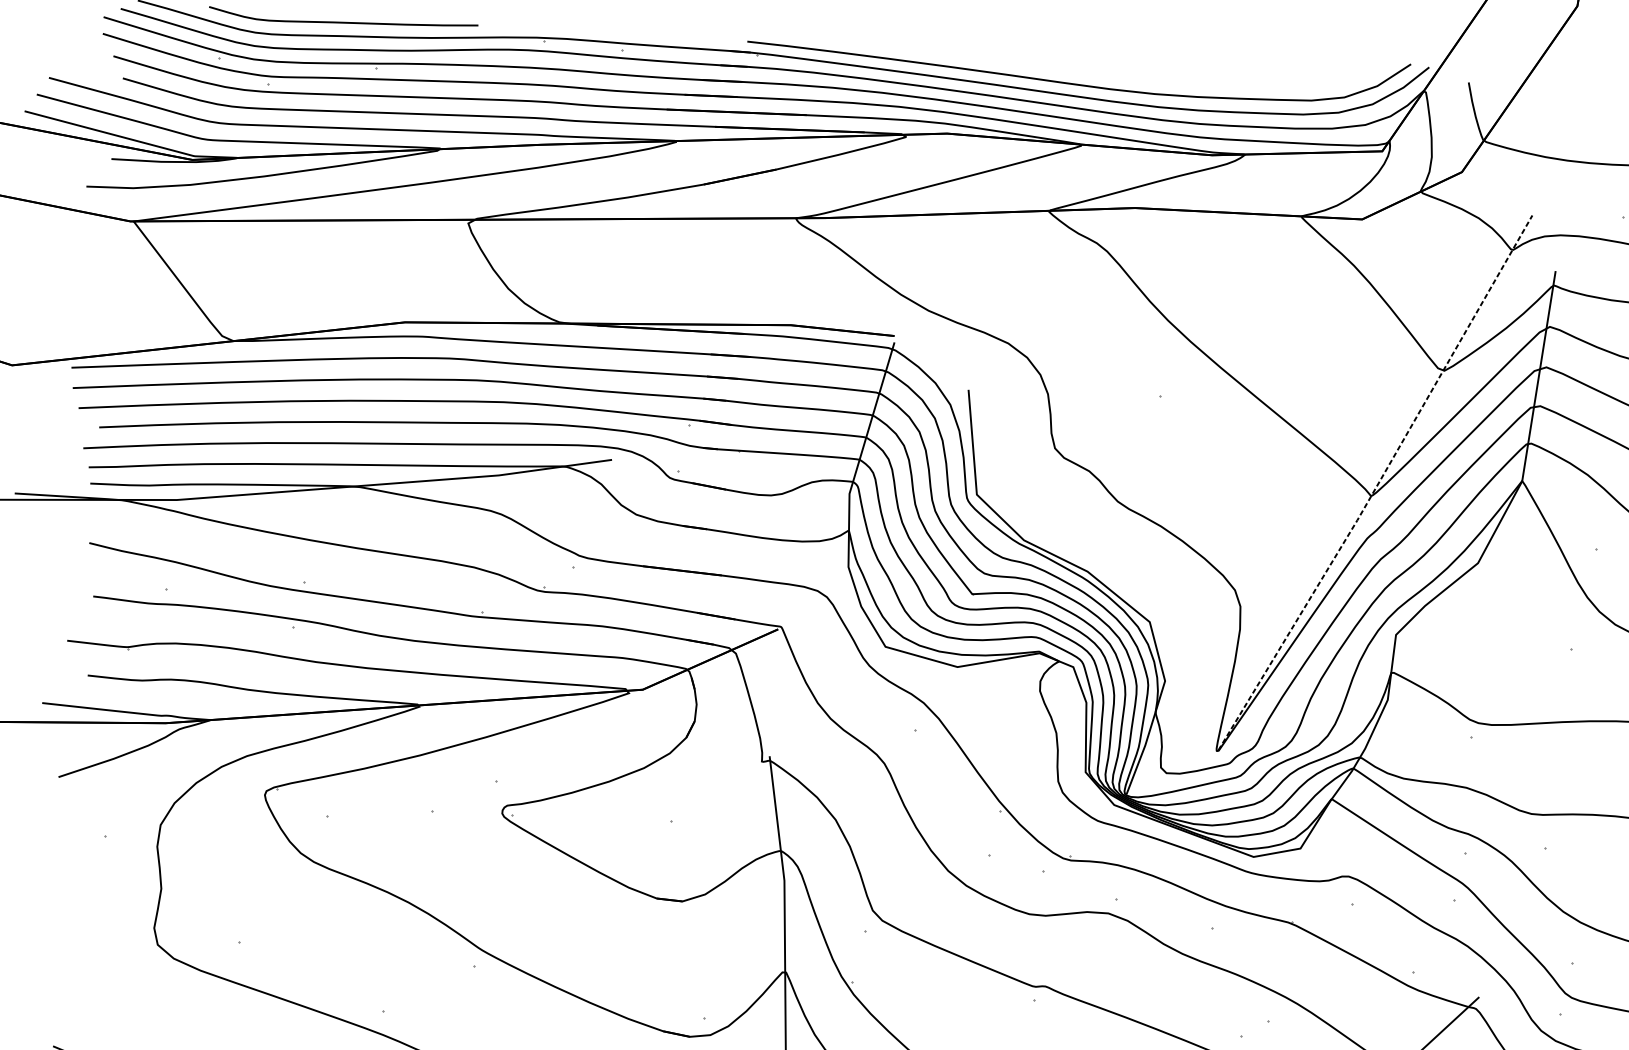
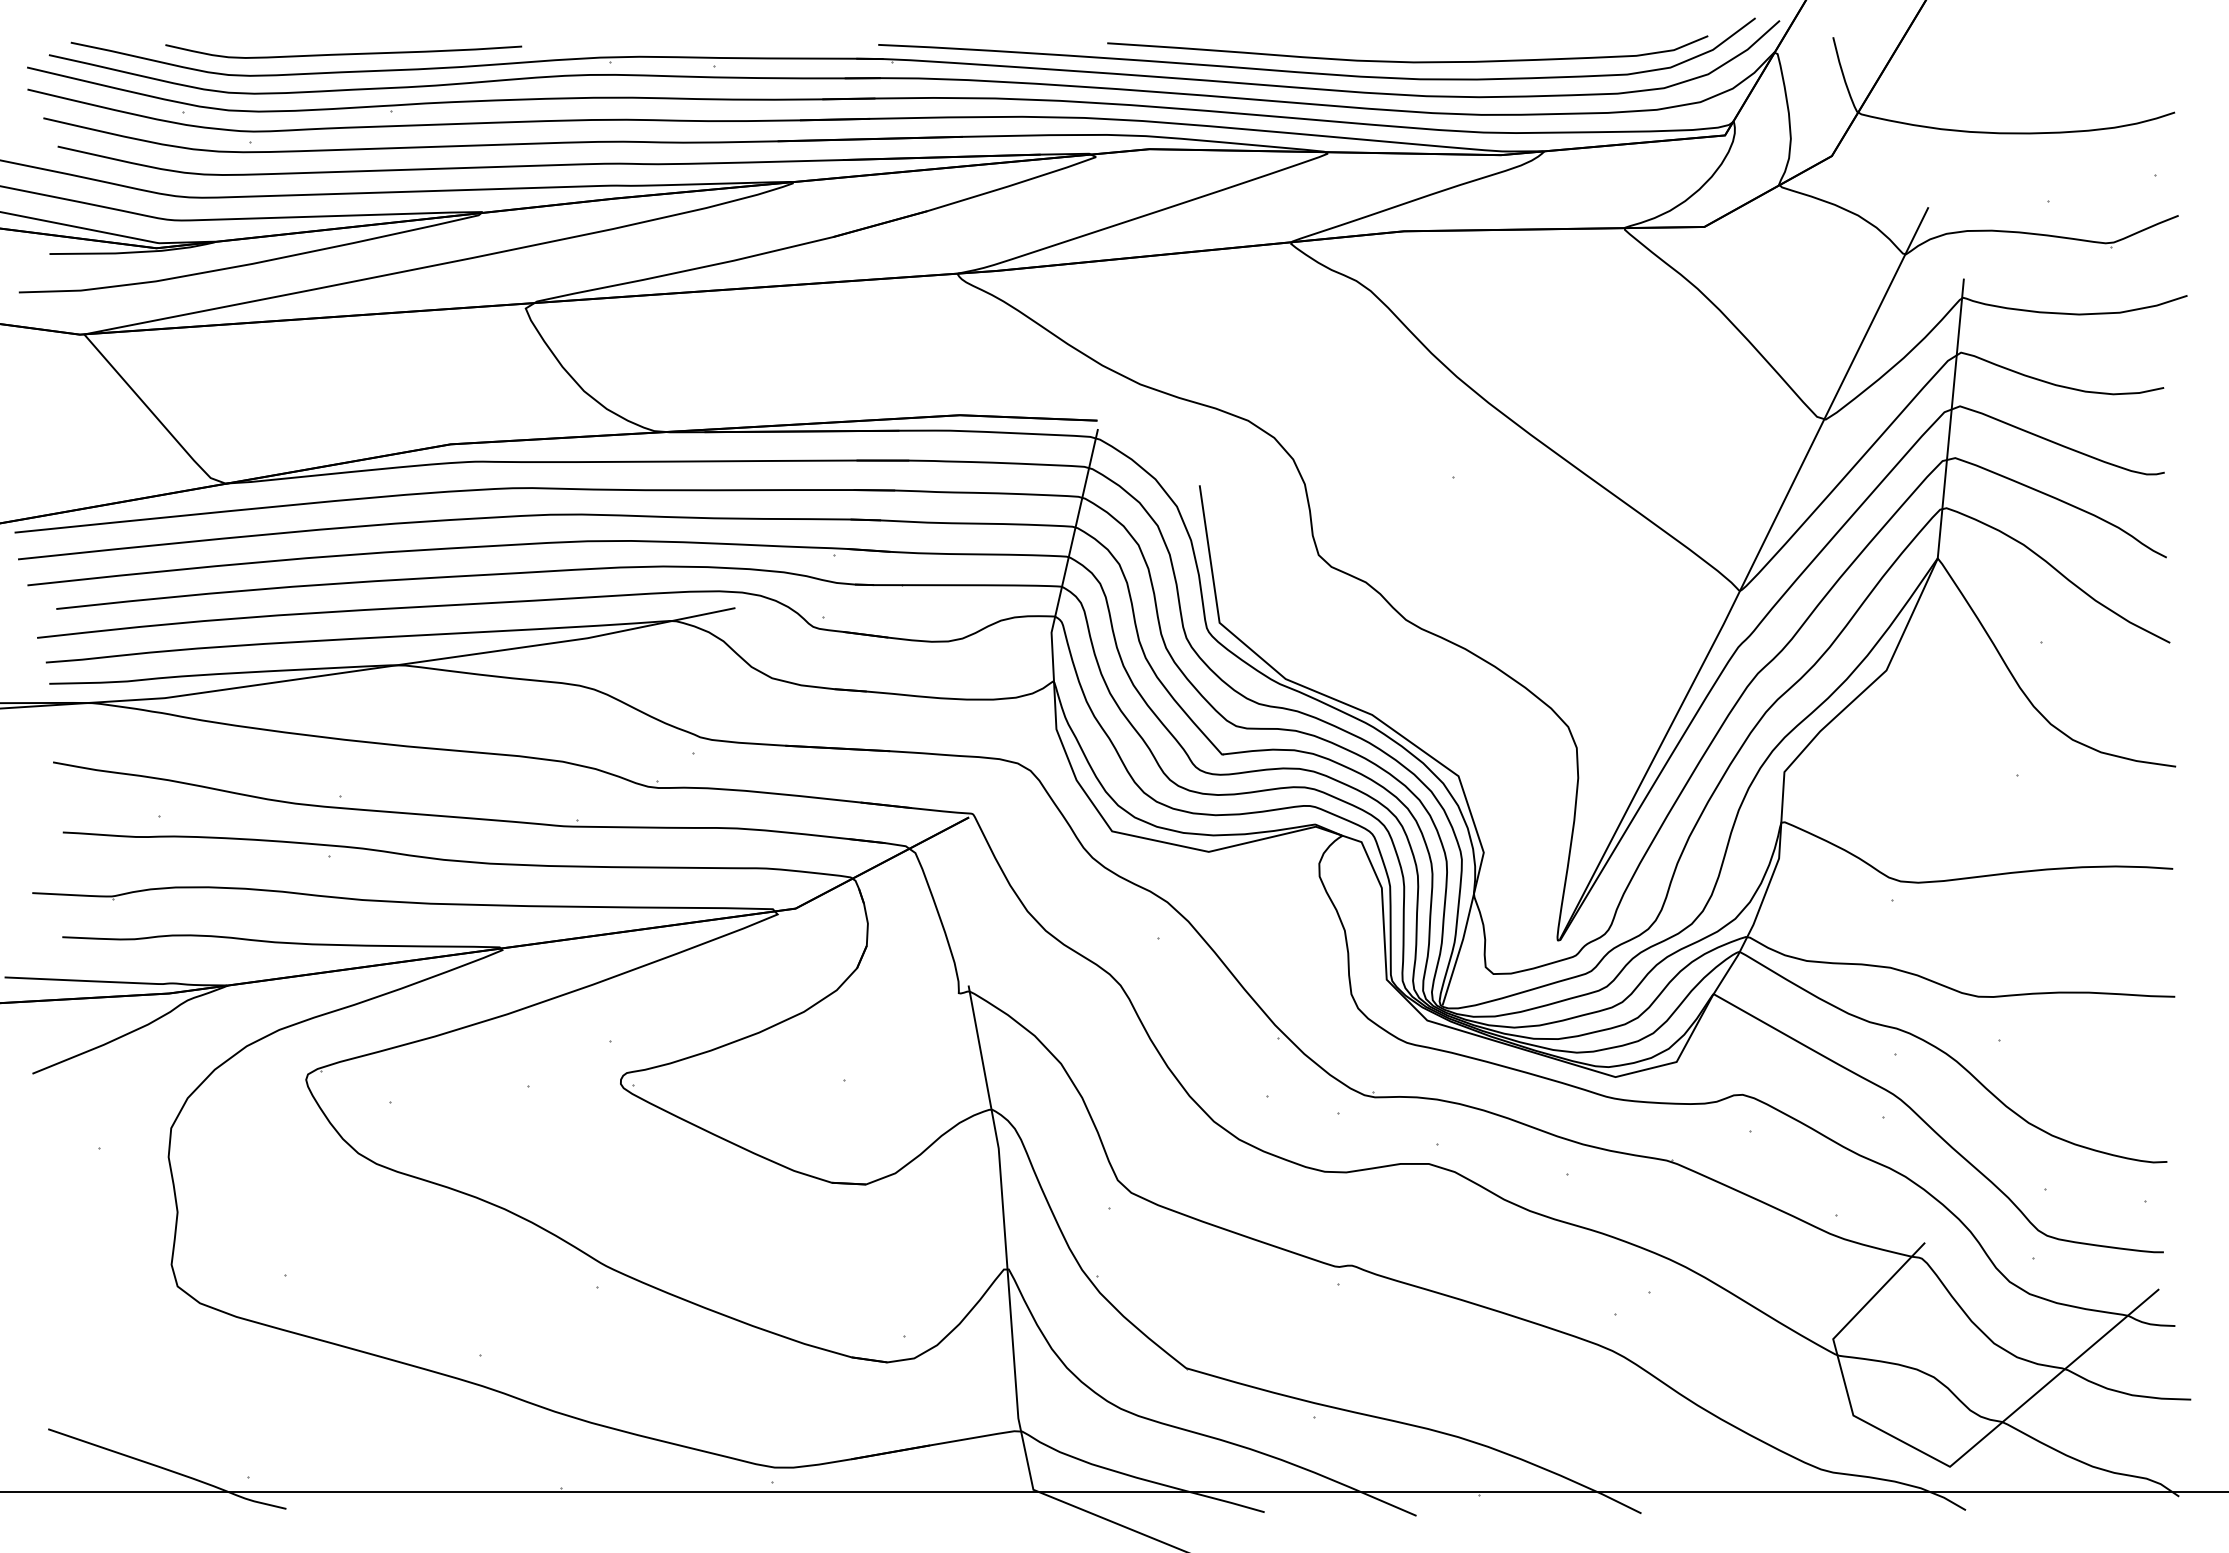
curve: (1146, 80) -> (1407, 61), added
line: (1377, 484) -> (1747, 575), dashed -> solid

